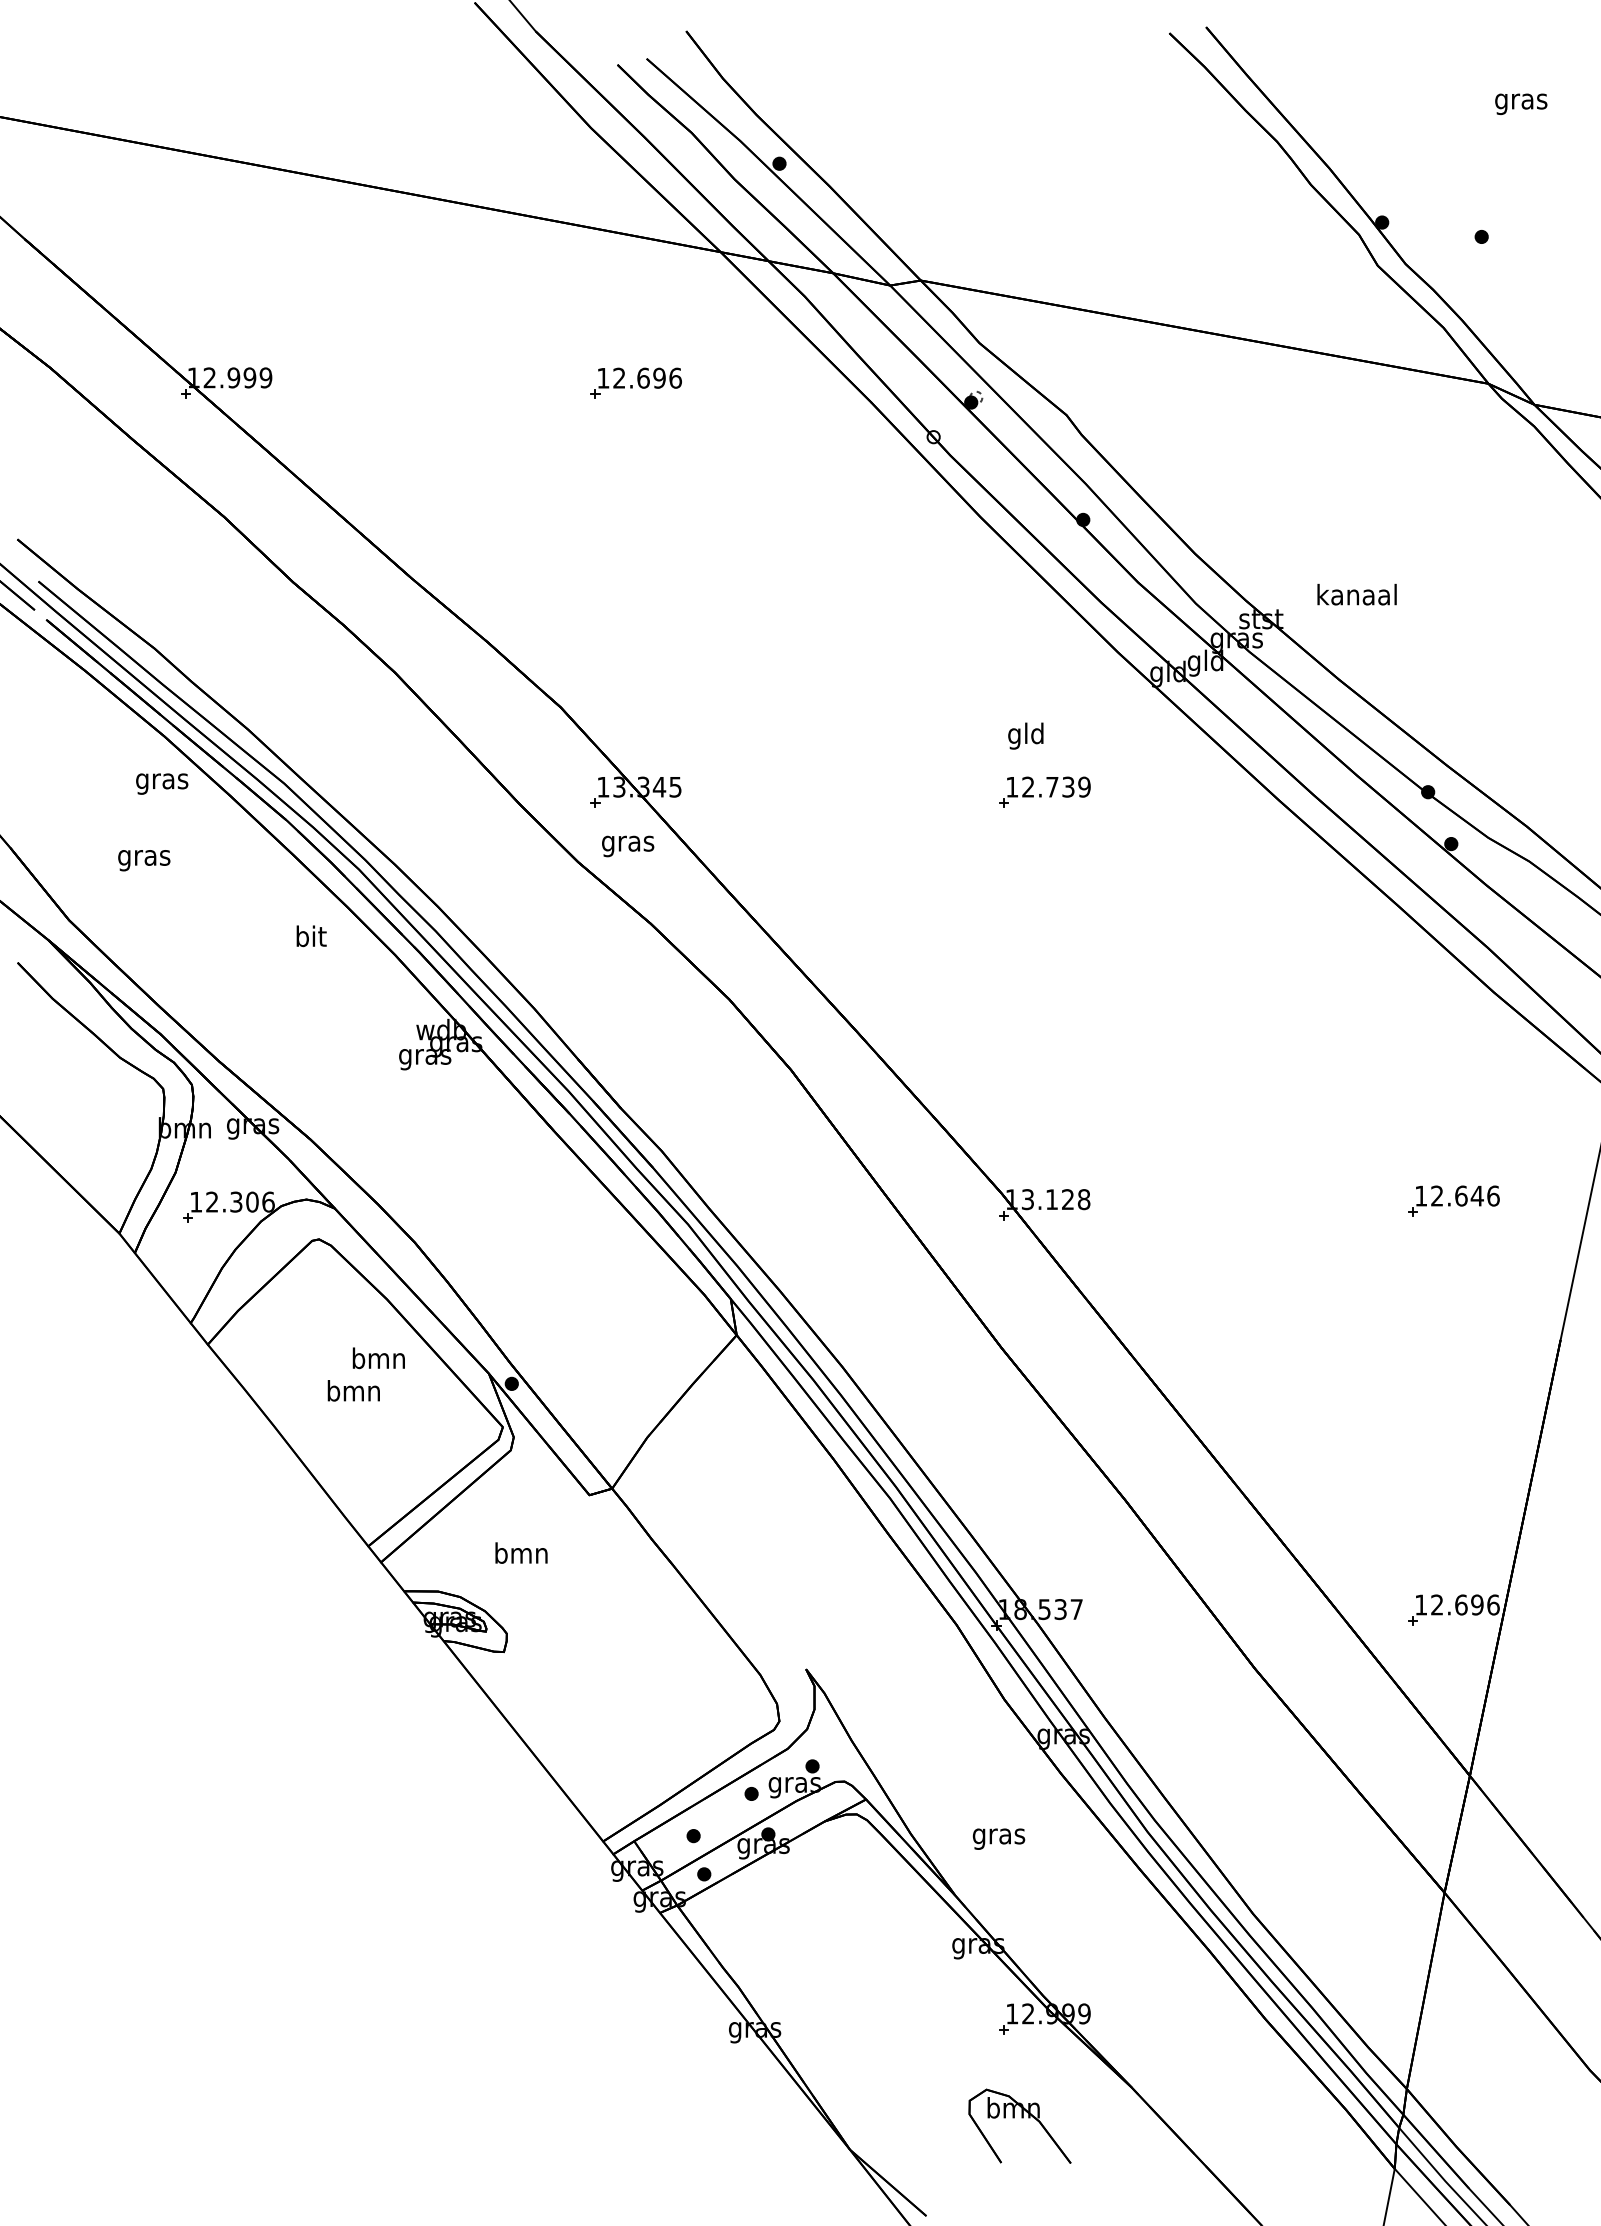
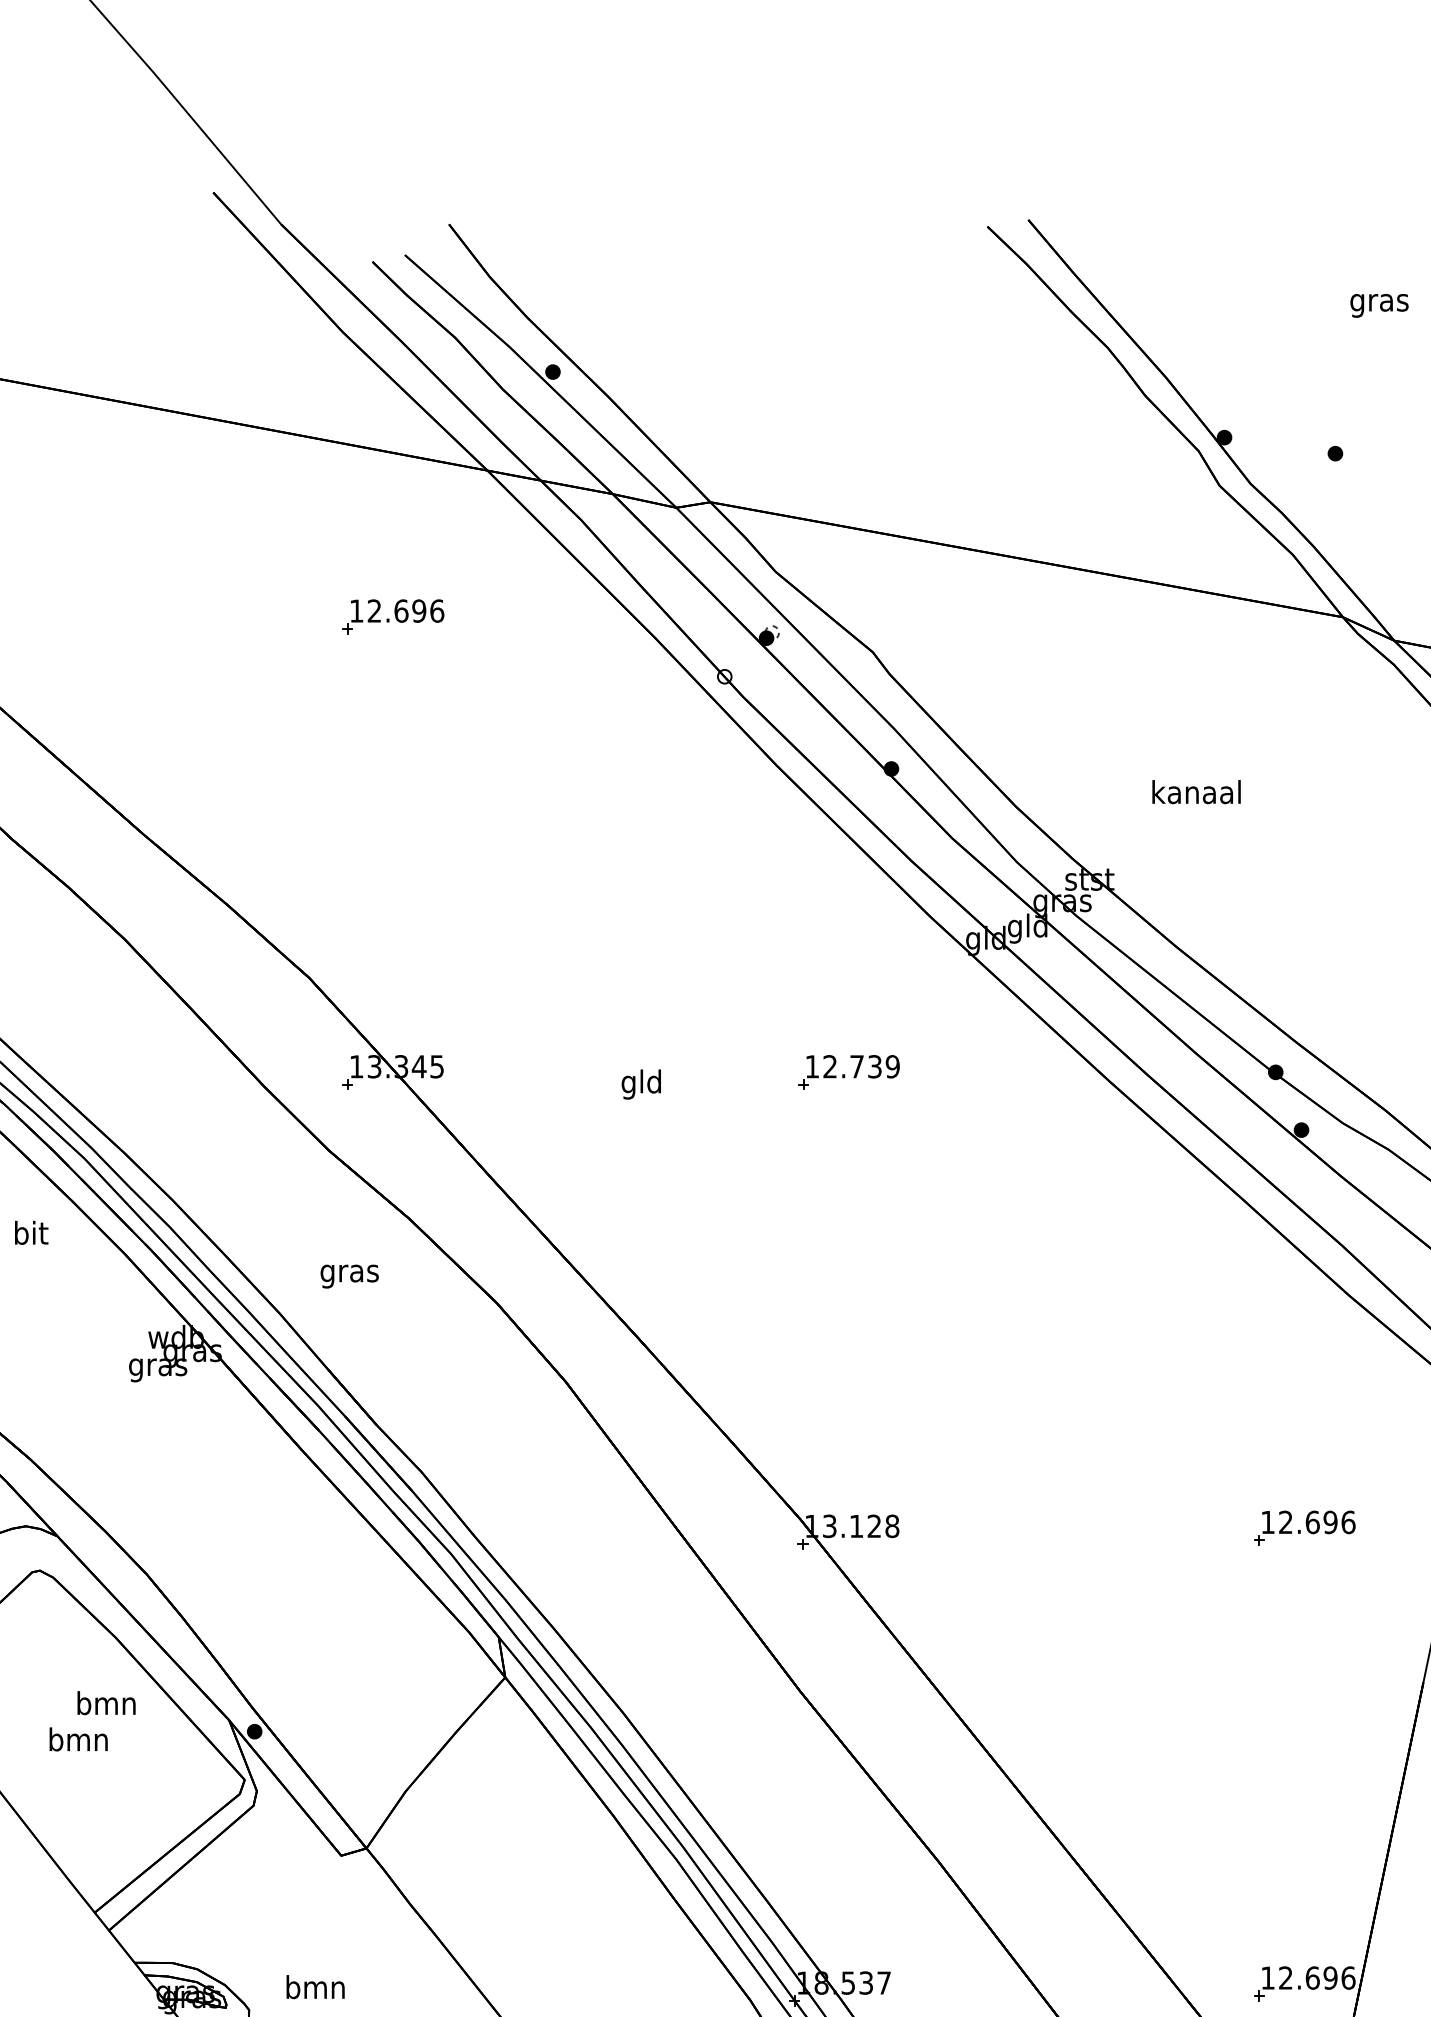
text: (1356, 594) -> (1195, 791), moved
text: (1025, 735) -> (640, 1083), moved
text: (628, 846) -> (350, 1276), moved
text: (1476, 1195) -> (1329, 1521), 12.646 -> 12.696
text: (521, 1552) -> (315, 1986), moved

